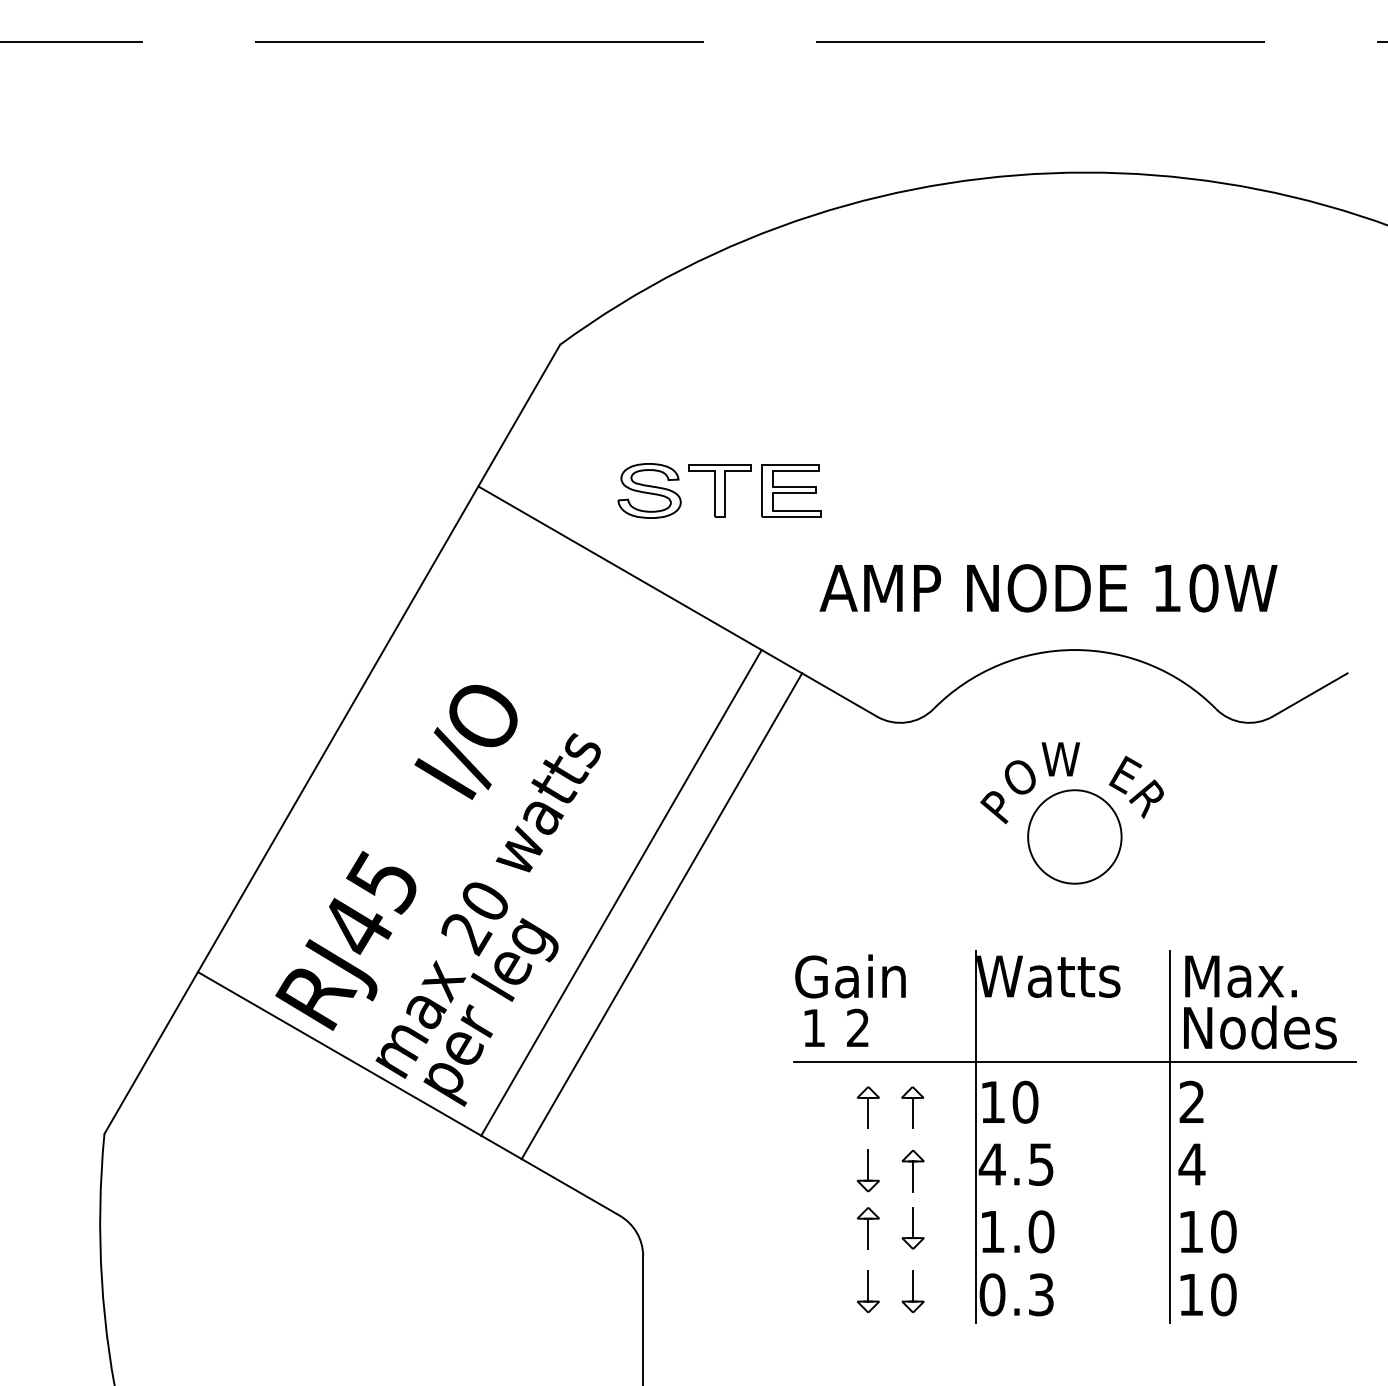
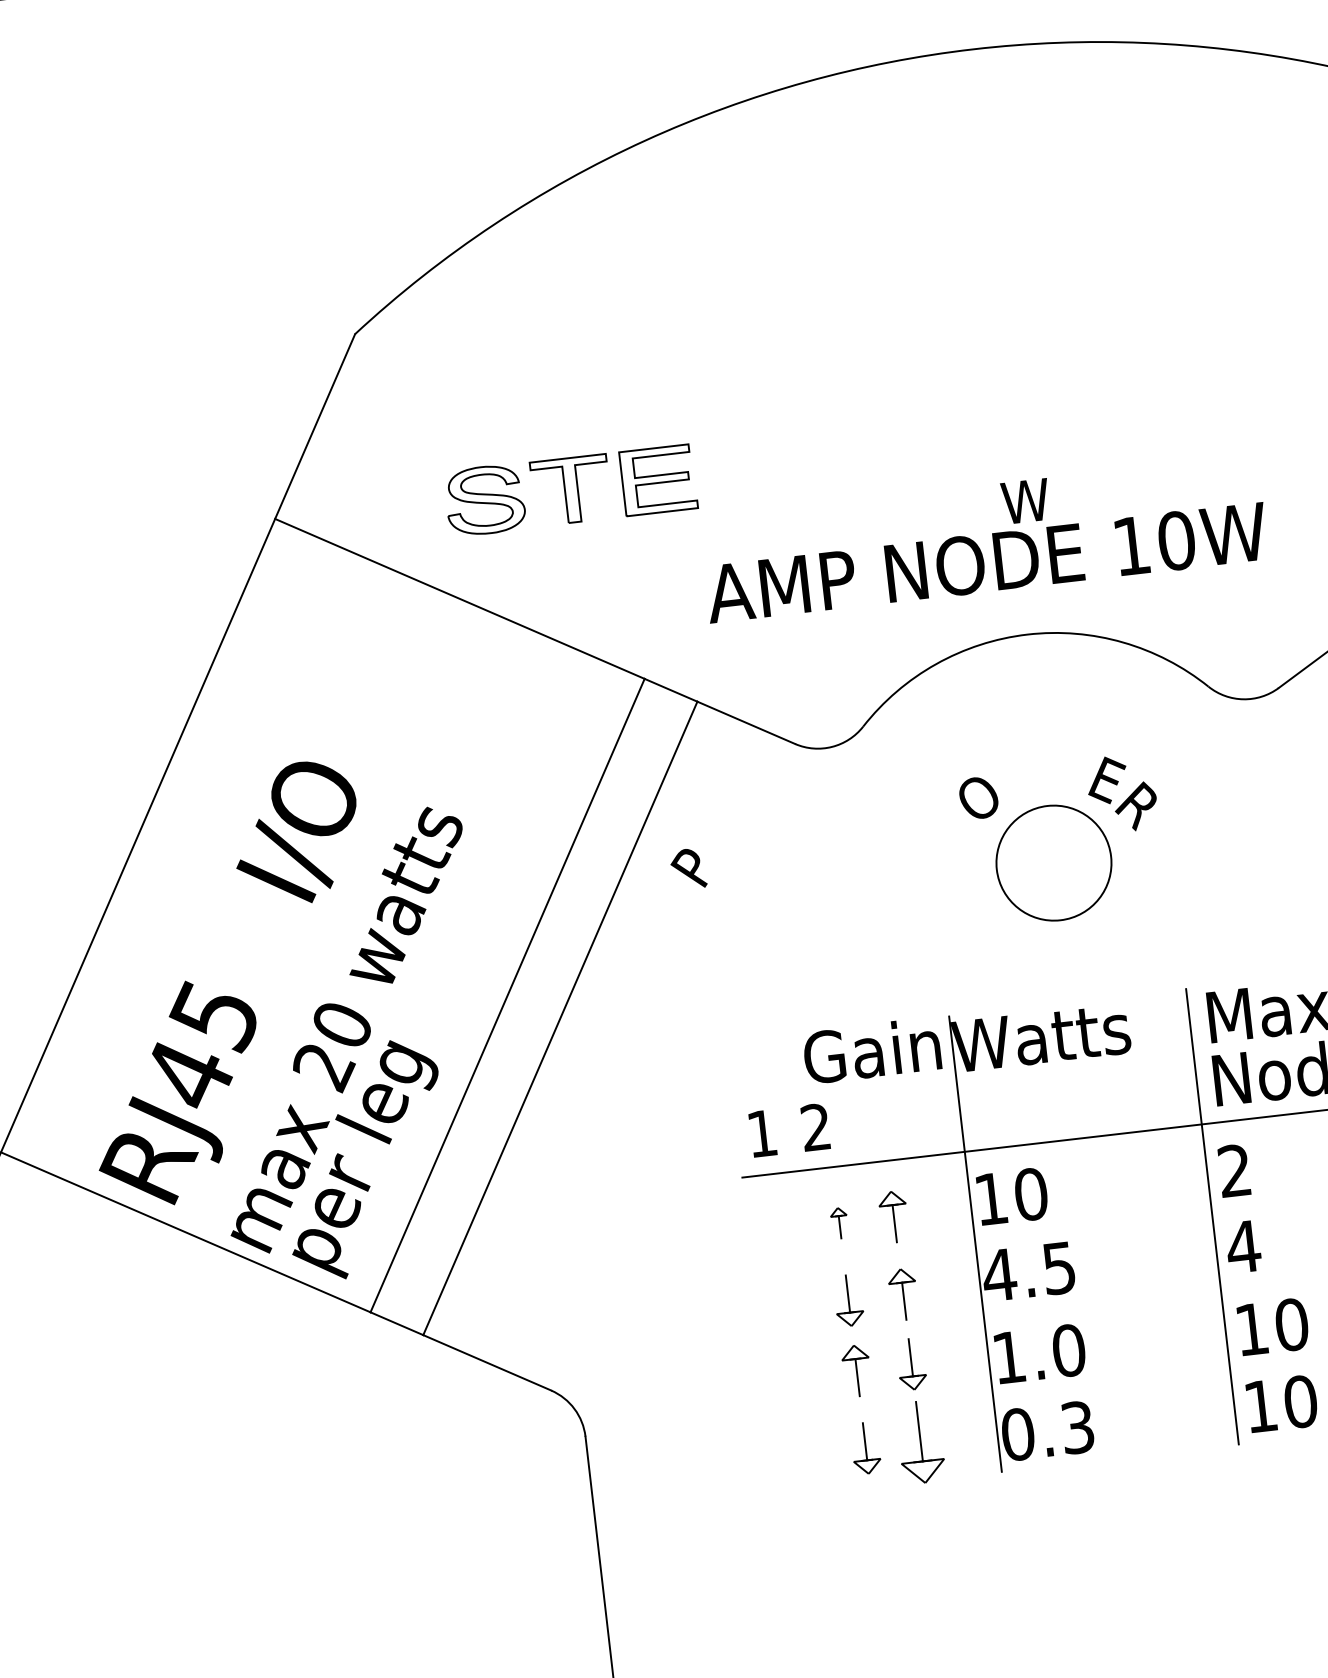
text: (1060, 759) -> (1025, 501), moved
text: (994, 807) -> (688, 868), moved
text: (850, 976) -> (872, 1050), moved
part: (867, 1107) -> (838, 1223), size x0.6
part: (912, 1291) -> (919, 1441), size x1.6

